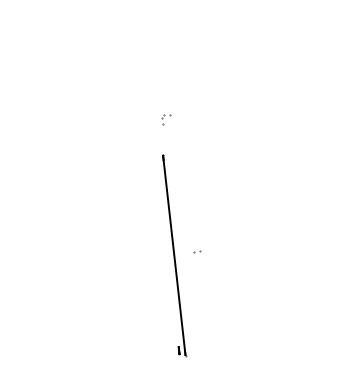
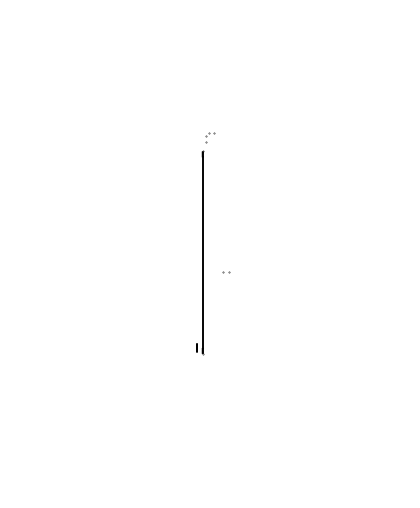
part: (171, 255) -> (200, 252), moved

